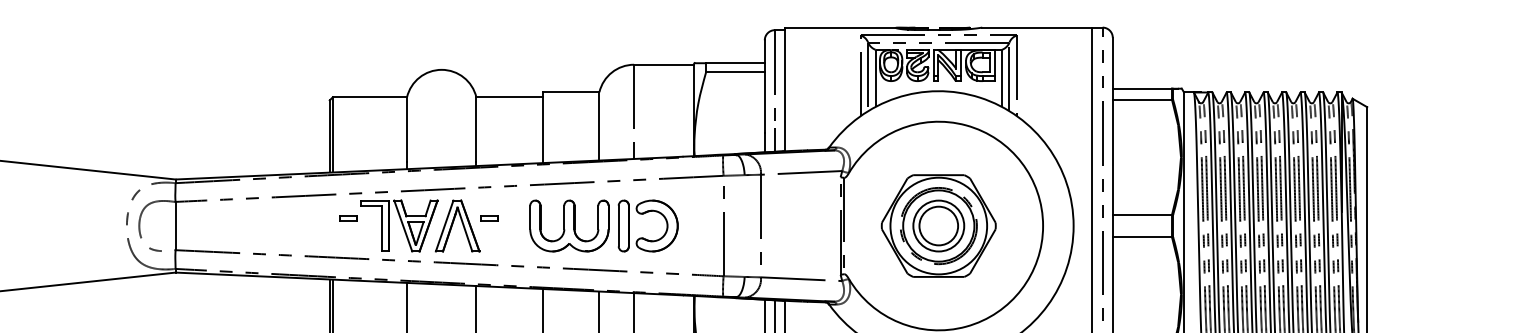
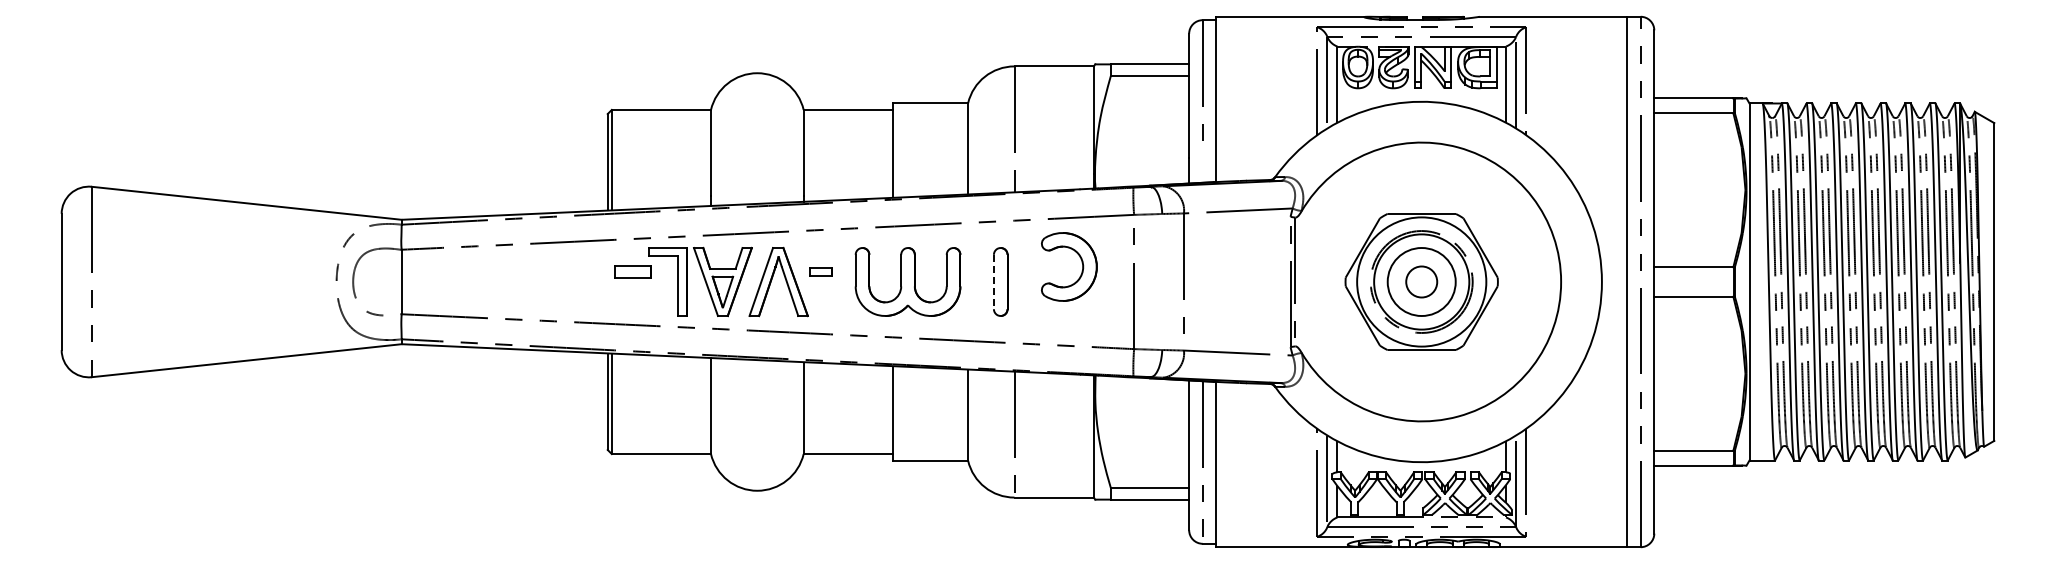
line: (774, 139) -> (1202, 166), removed
part: (348, 218) -> (632, 271), size x1.6
part: (666, 222) -> (1081, 262), moved
part: (569, 225) -> (907, 281), moved
circle: (938, 225) -> (1421, 281), size x0.6
line: (618, 226) -> (993, 282), solid -> dashed

